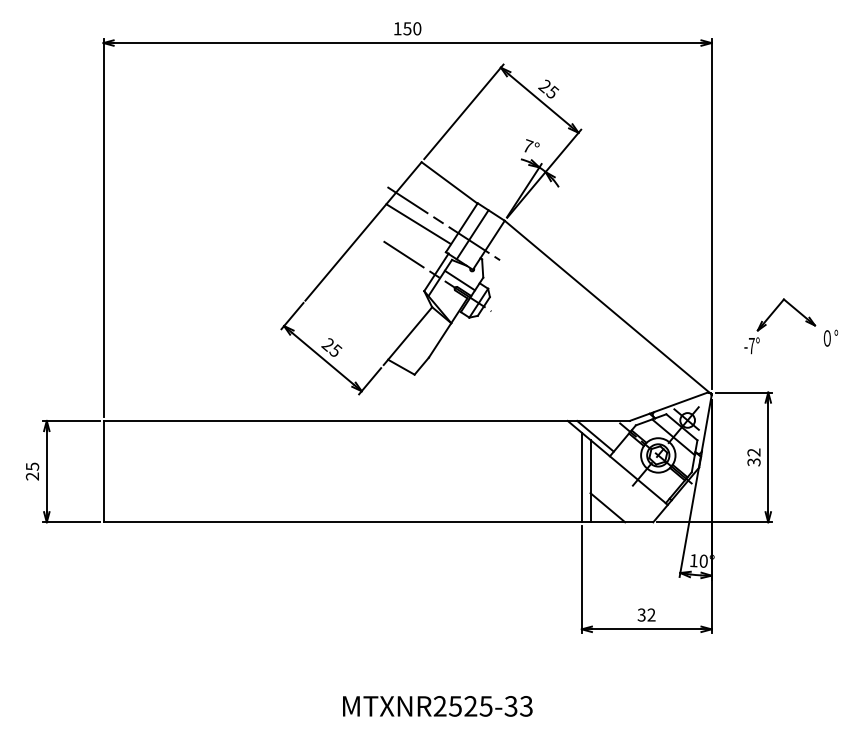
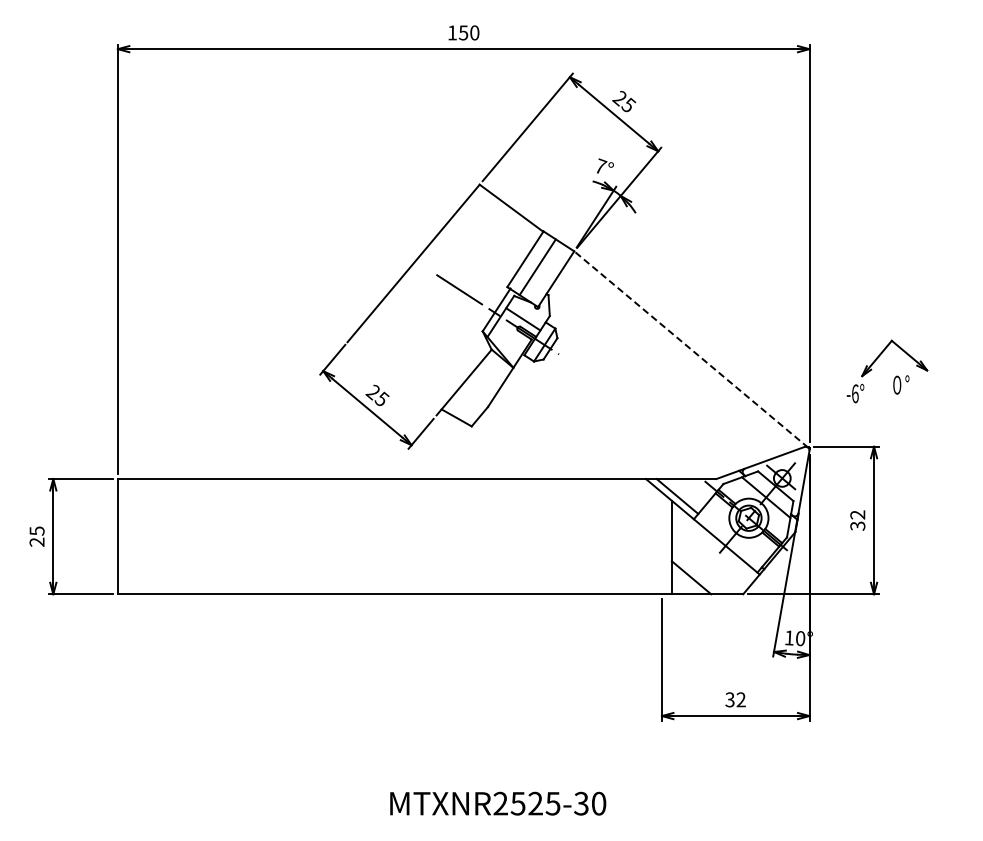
line: (417, 223) -> (475, 254), removed
line: (443, 223) -> (504, 254), removed
line: (607, 307) -> (691, 349), solid -> dashed
text: (831, 337) -> (901, 384), moved
text: (751, 345) -> (855, 393), -7° -> -6°
line: (581, 477) -> (661, 543), removed
text: (526, 706) -> (598, 803), MTXNR2525-33 -> MTXNR2525-30

